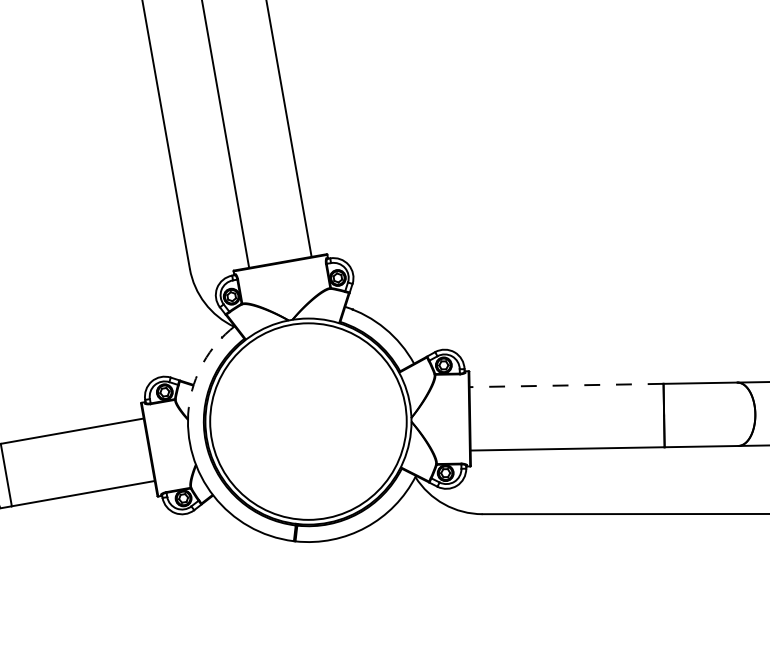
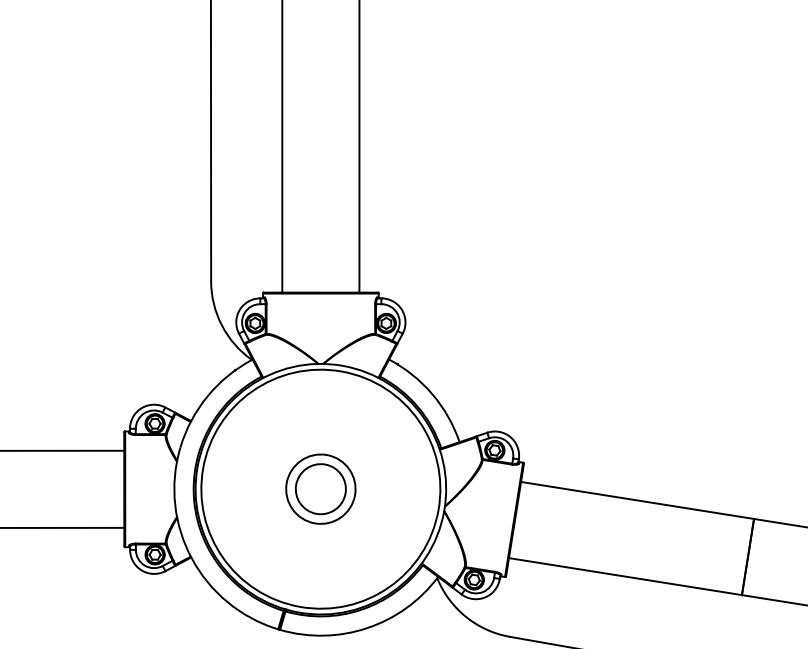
arc: (203, 362) -> (207, 396), dashed -> solid
line: (566, 385) -> (637, 500), dashed -> solid
part: (308, 421) -> (320, 489), added

